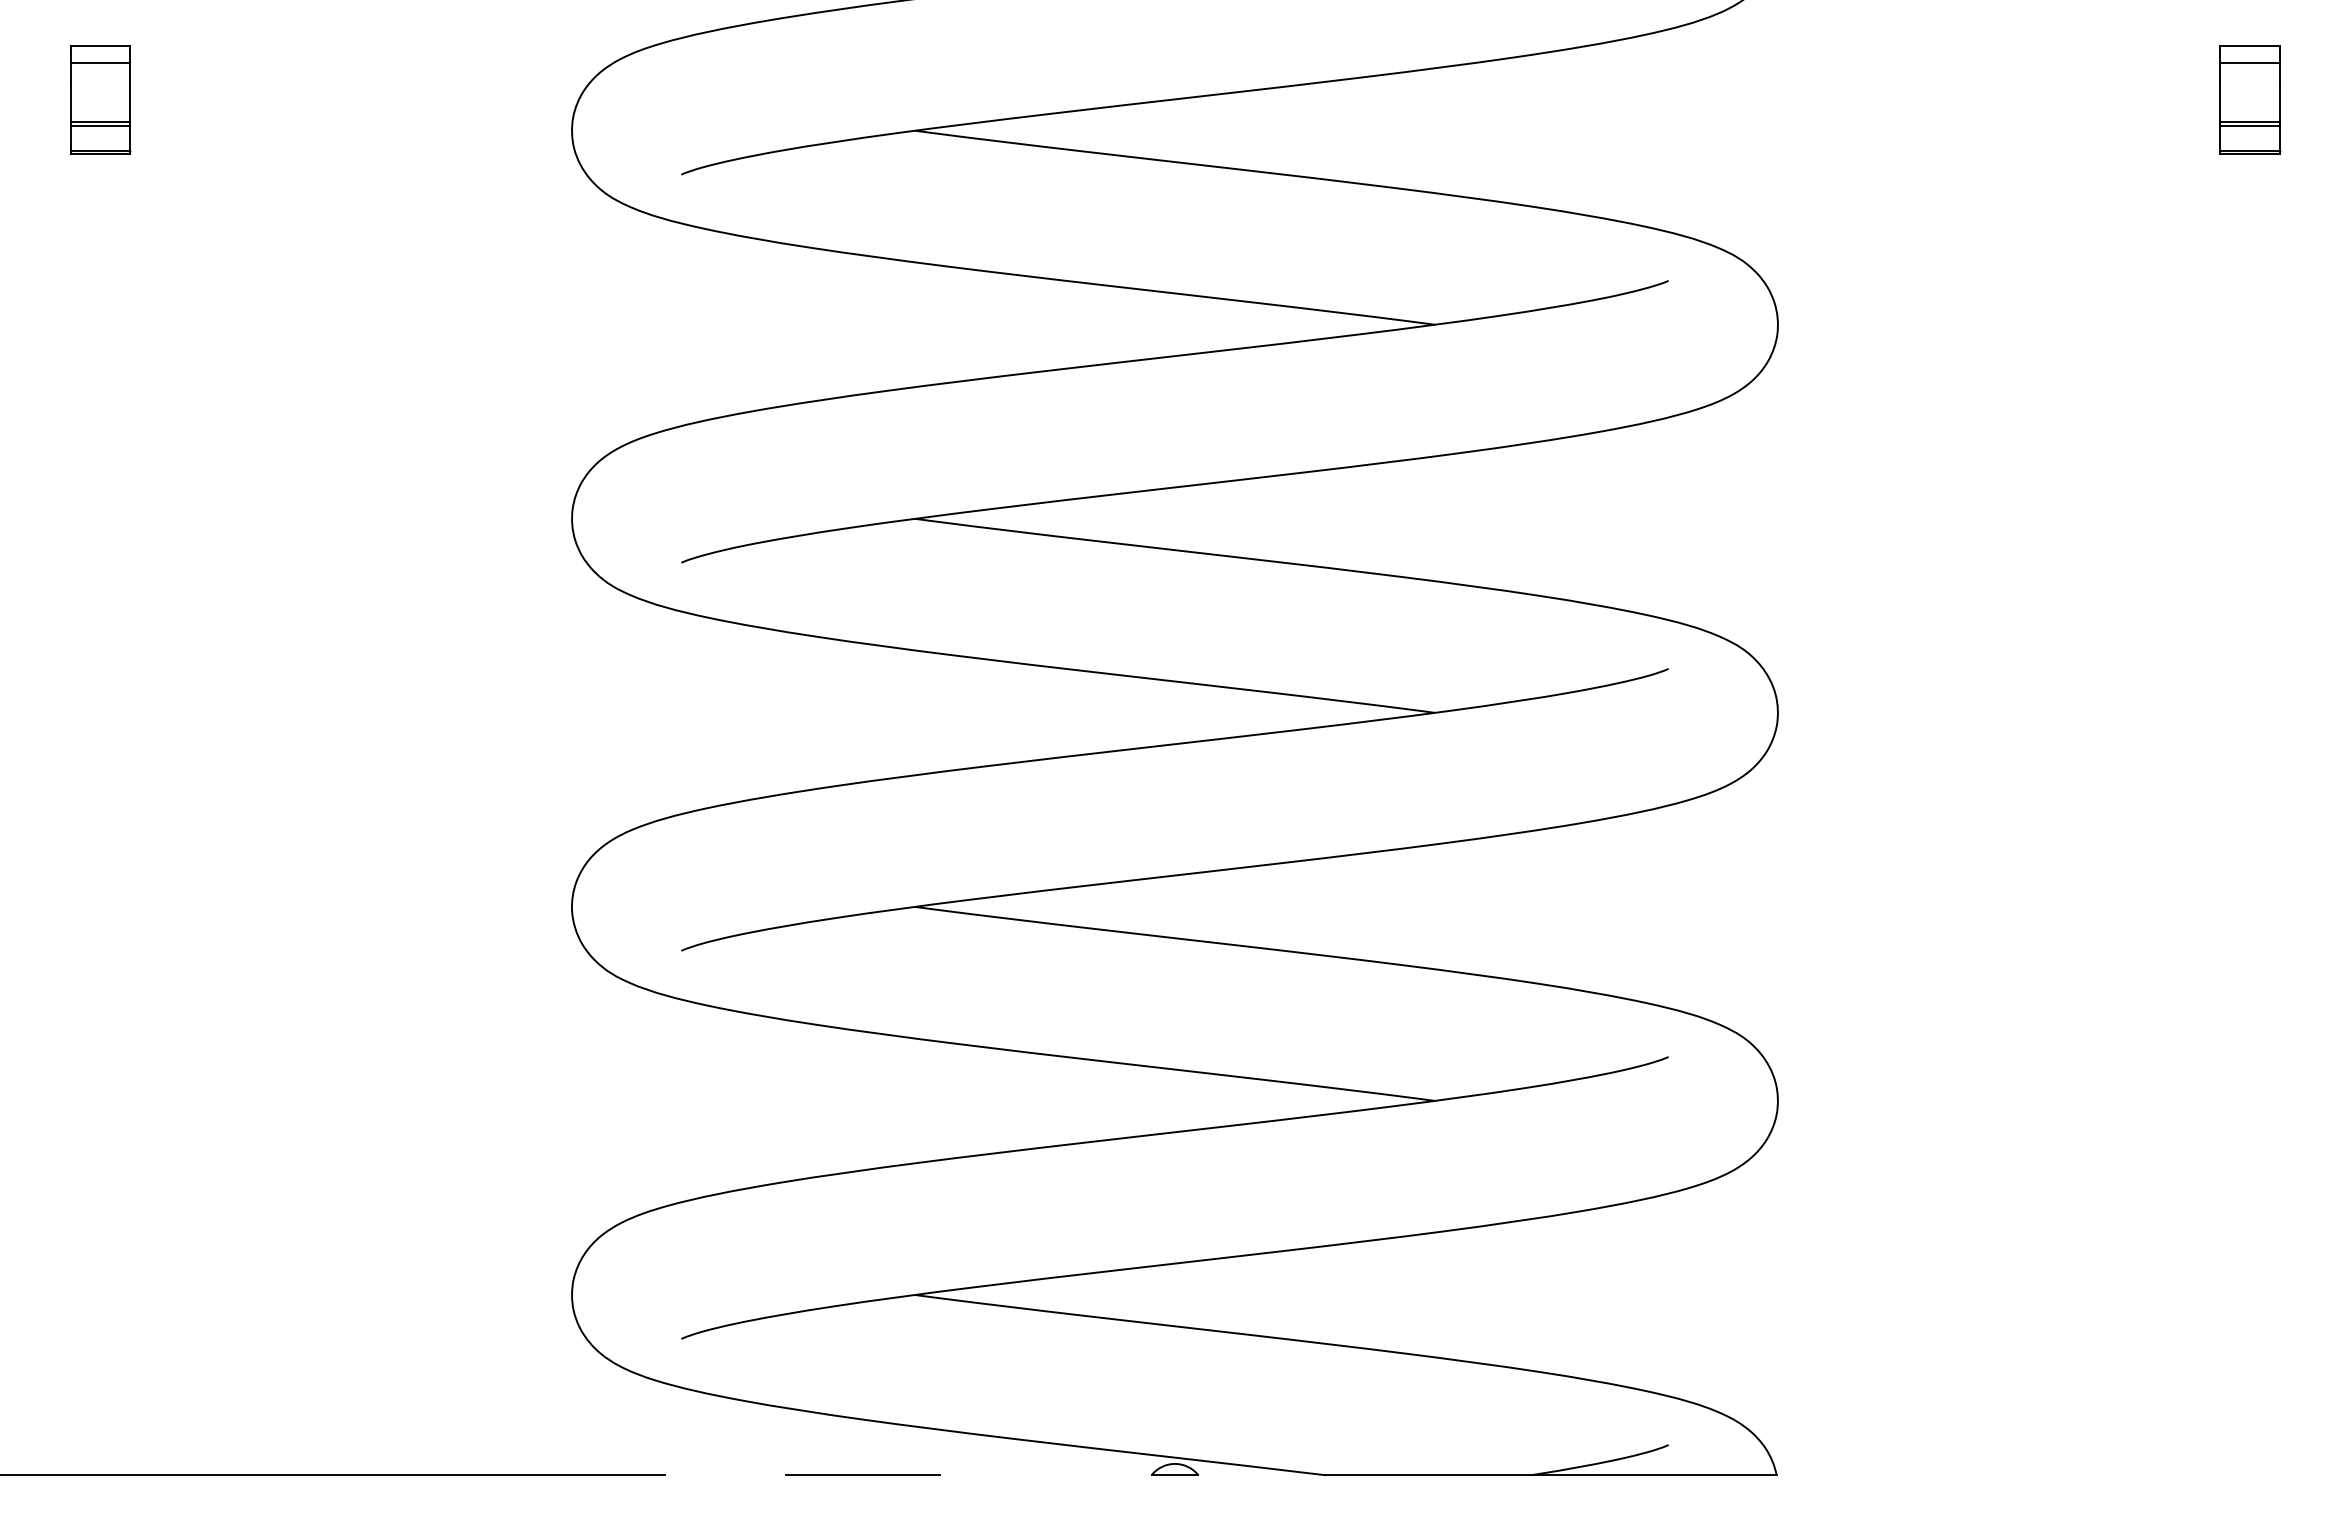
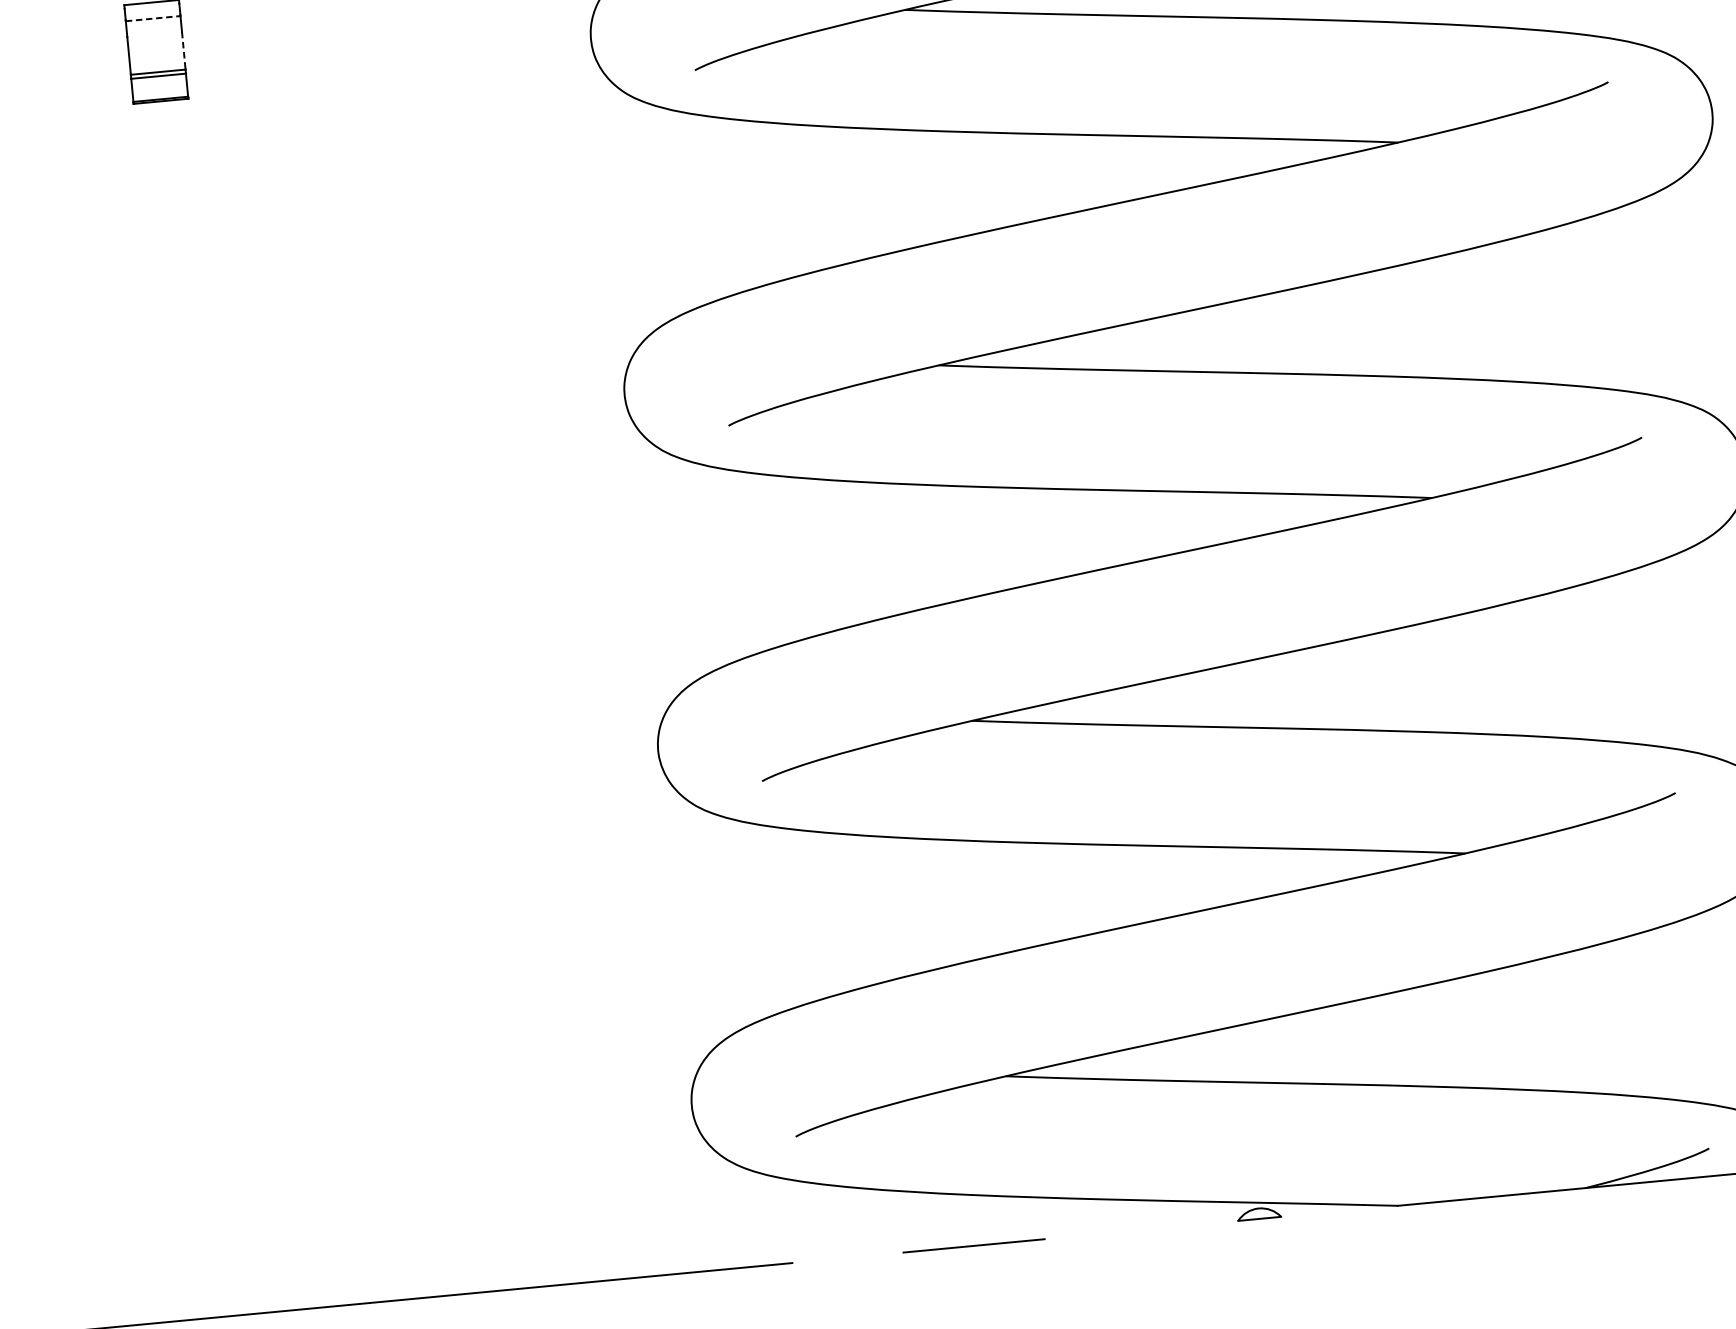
line: (100, 63) -> (153, 18), solid -> dashed
line: (130, 101) -> (184, 51), solid -> dashed

